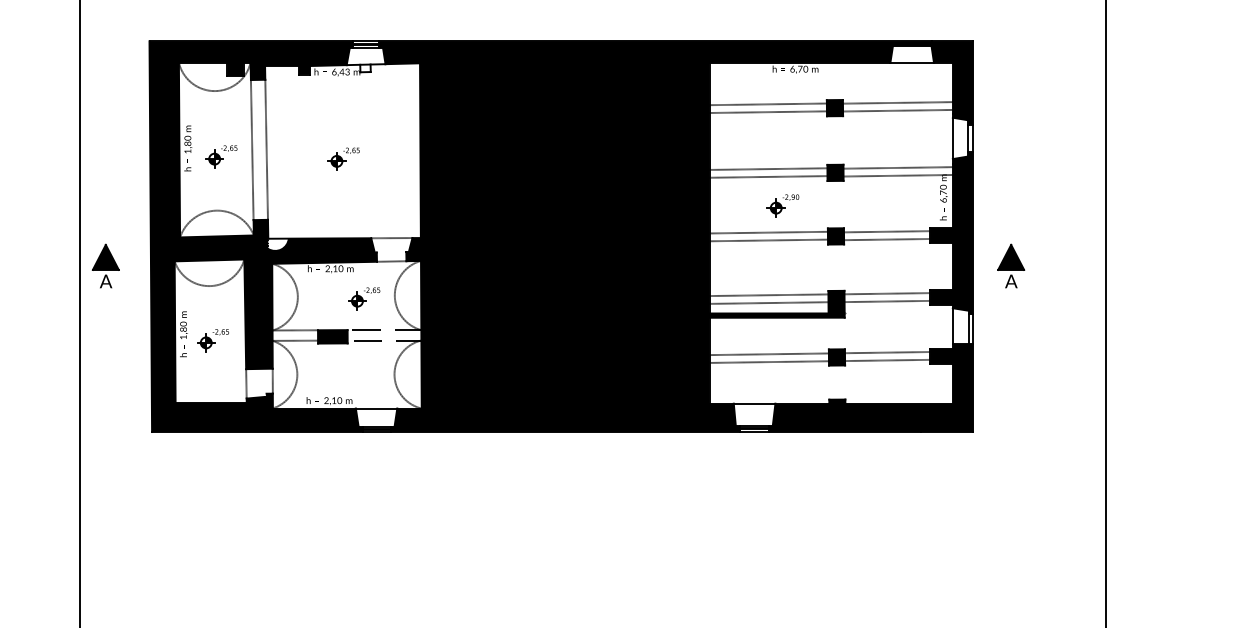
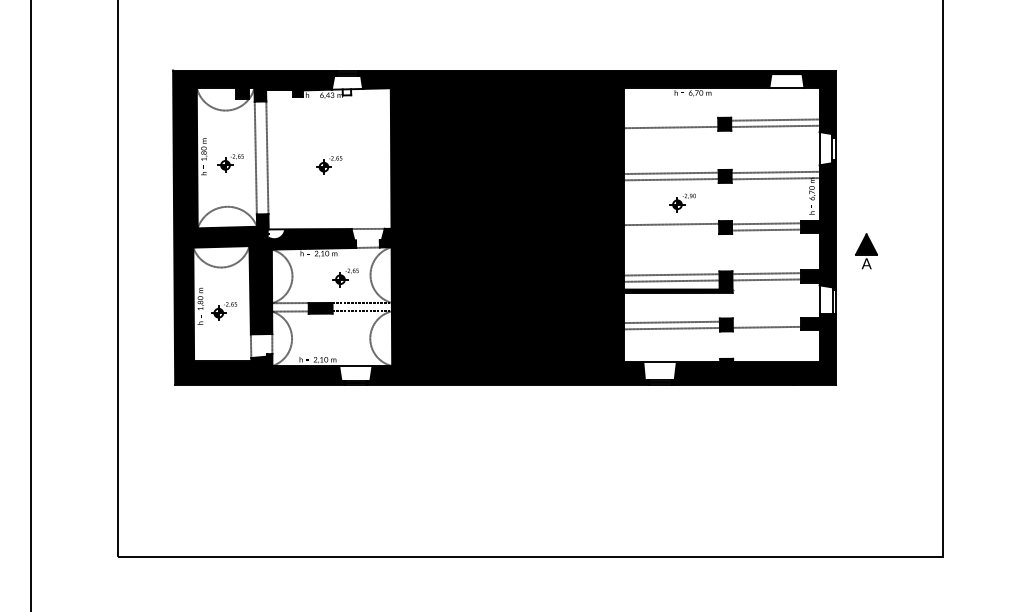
line: (767, 103) -> (670, 120), removed
line: (768, 240) -> (671, 230), removed
part: (105, 266) -> (137, 251), removed
line: (886, 351) -> (766, 320), removed

